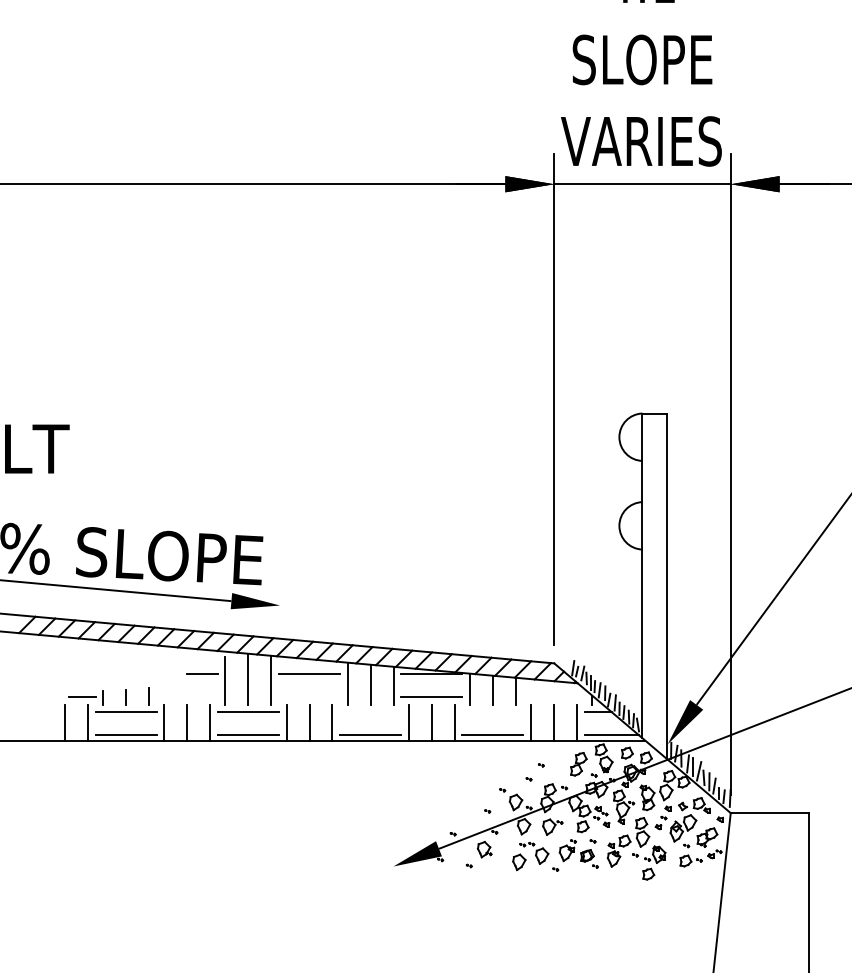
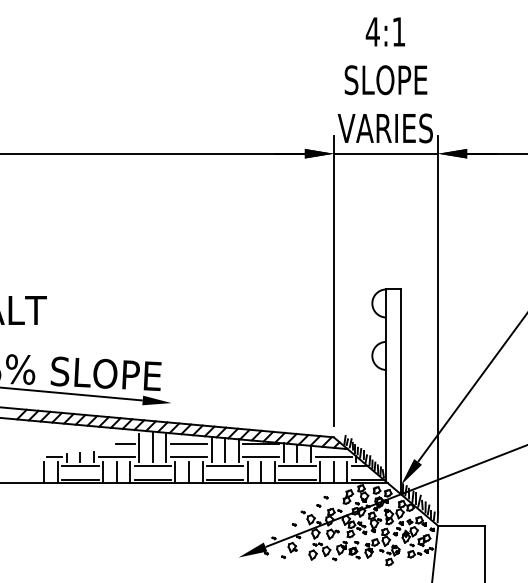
line: (187, 697) -> (116, 457), added
line: (308, 697) -> (188, 457), added
line: (553, 697) -> (333, 457), added
line: (371, 712) -> (225, 466), added
line: (492, 712) -> (297, 466), added

